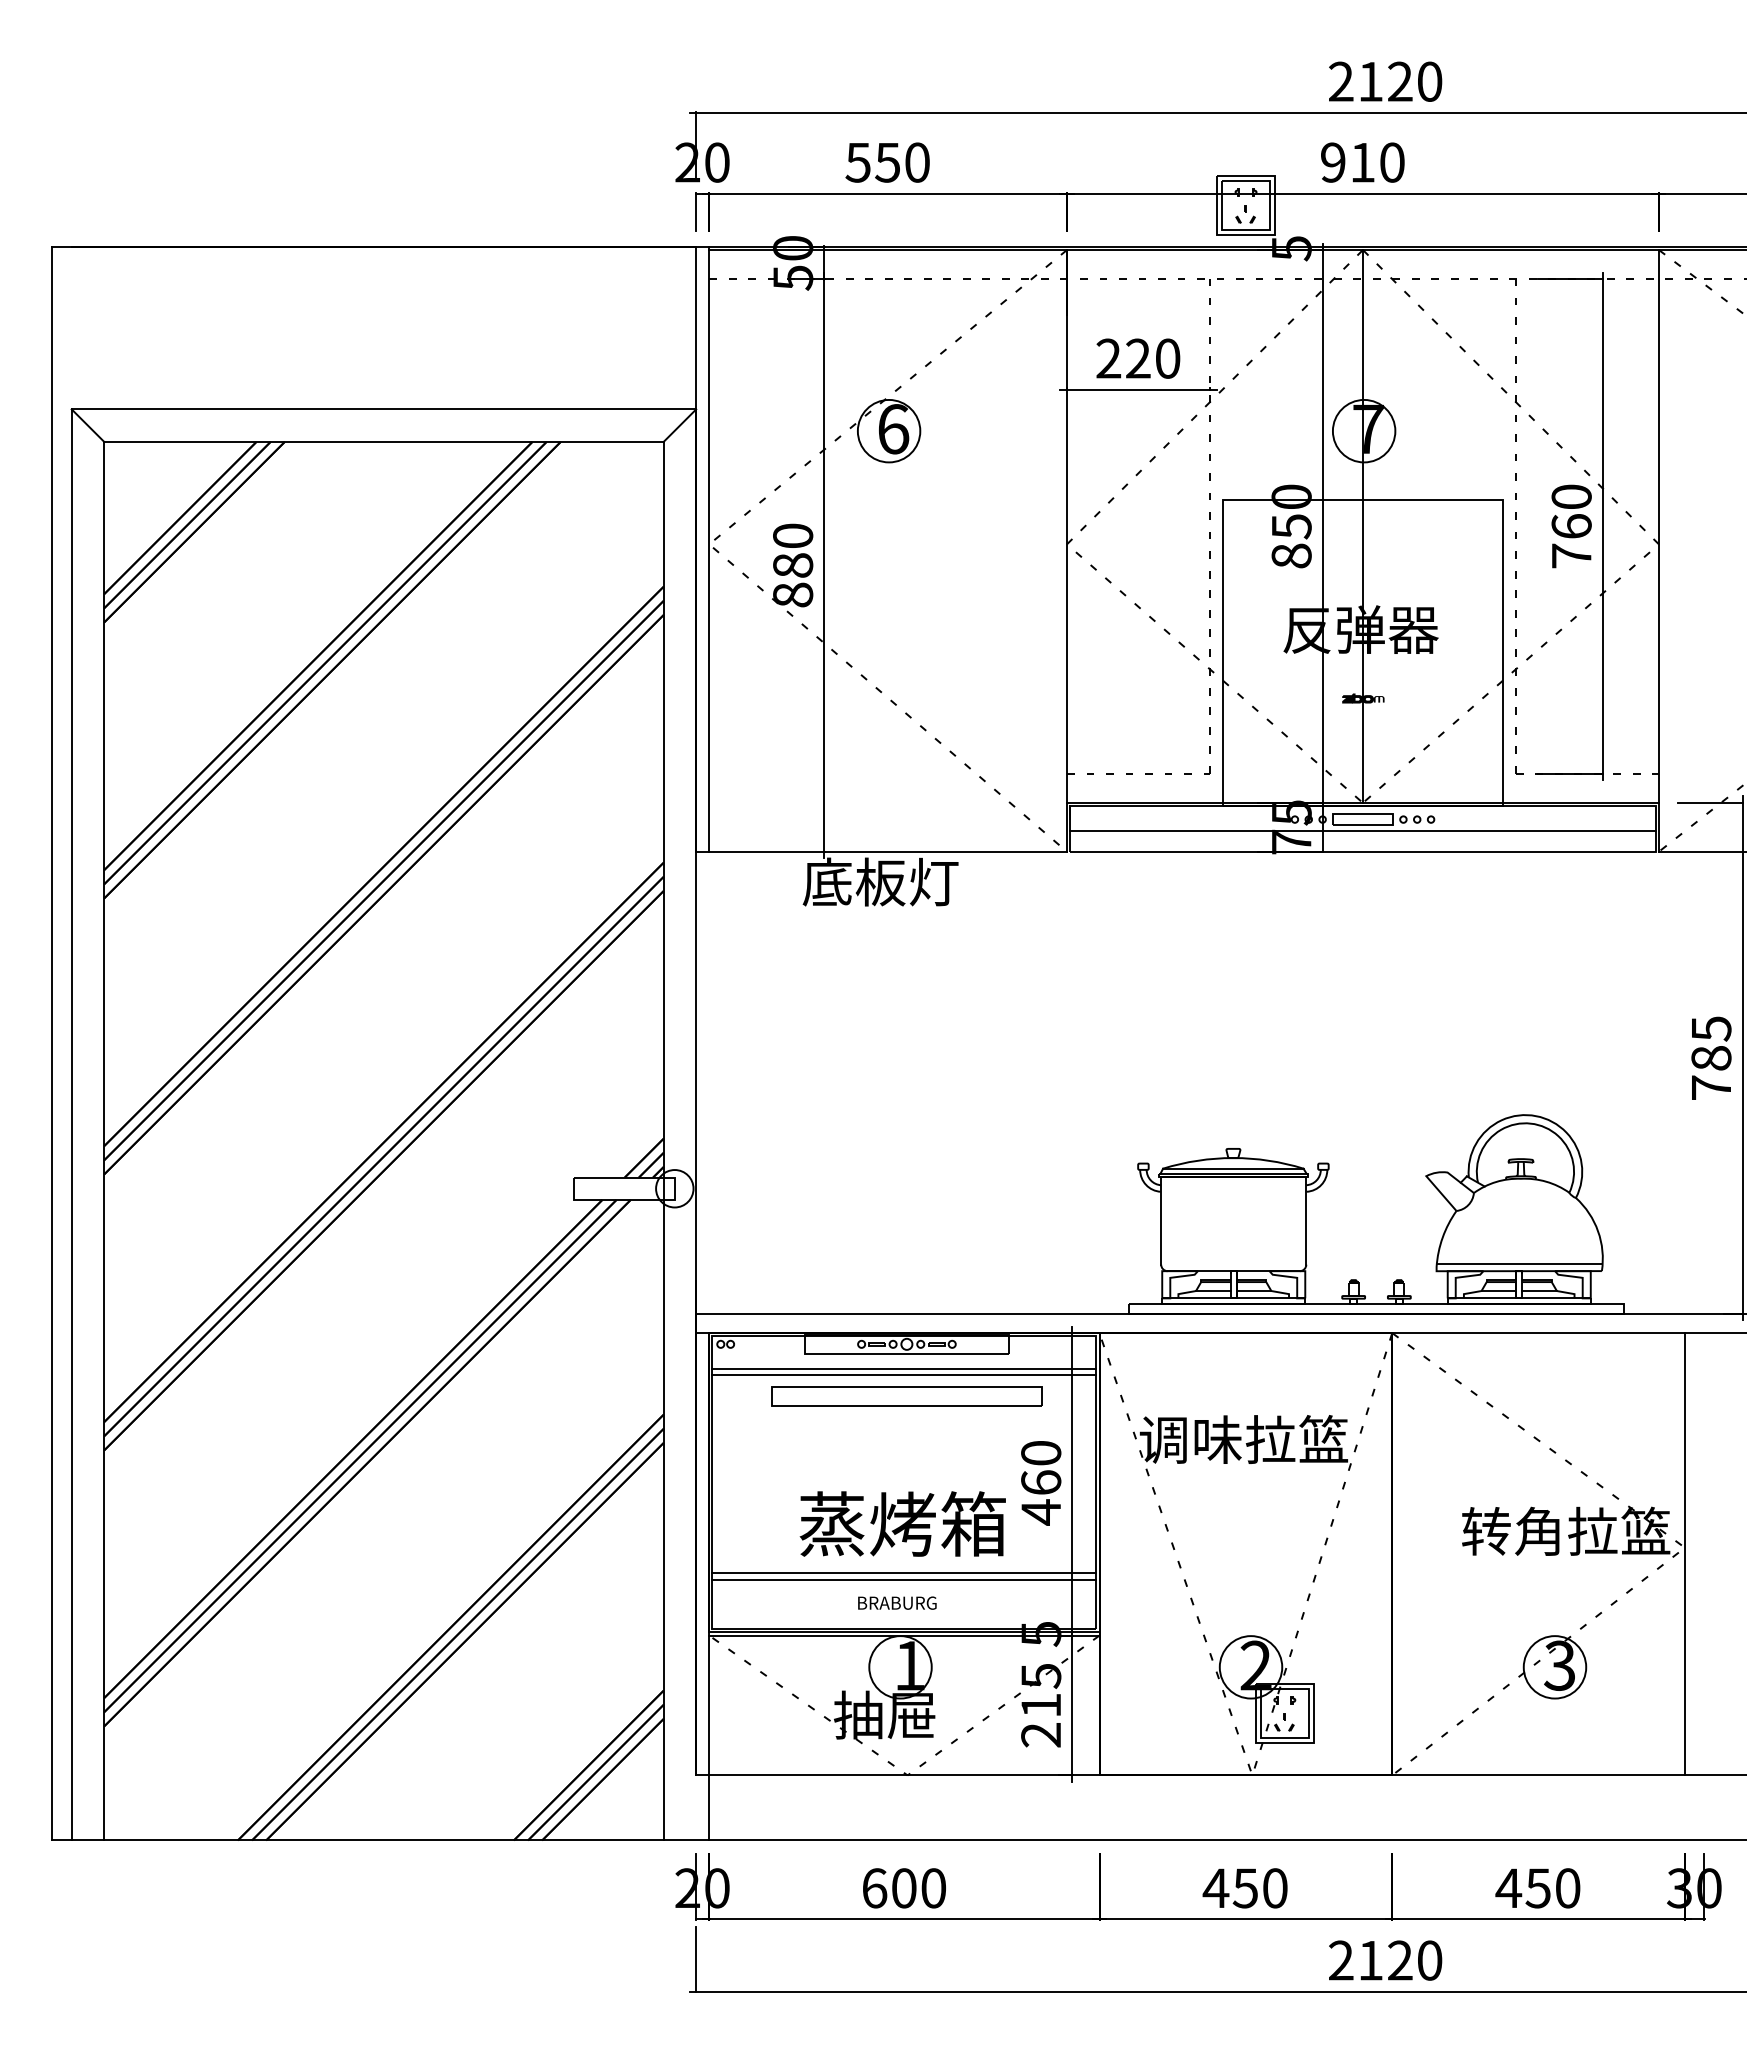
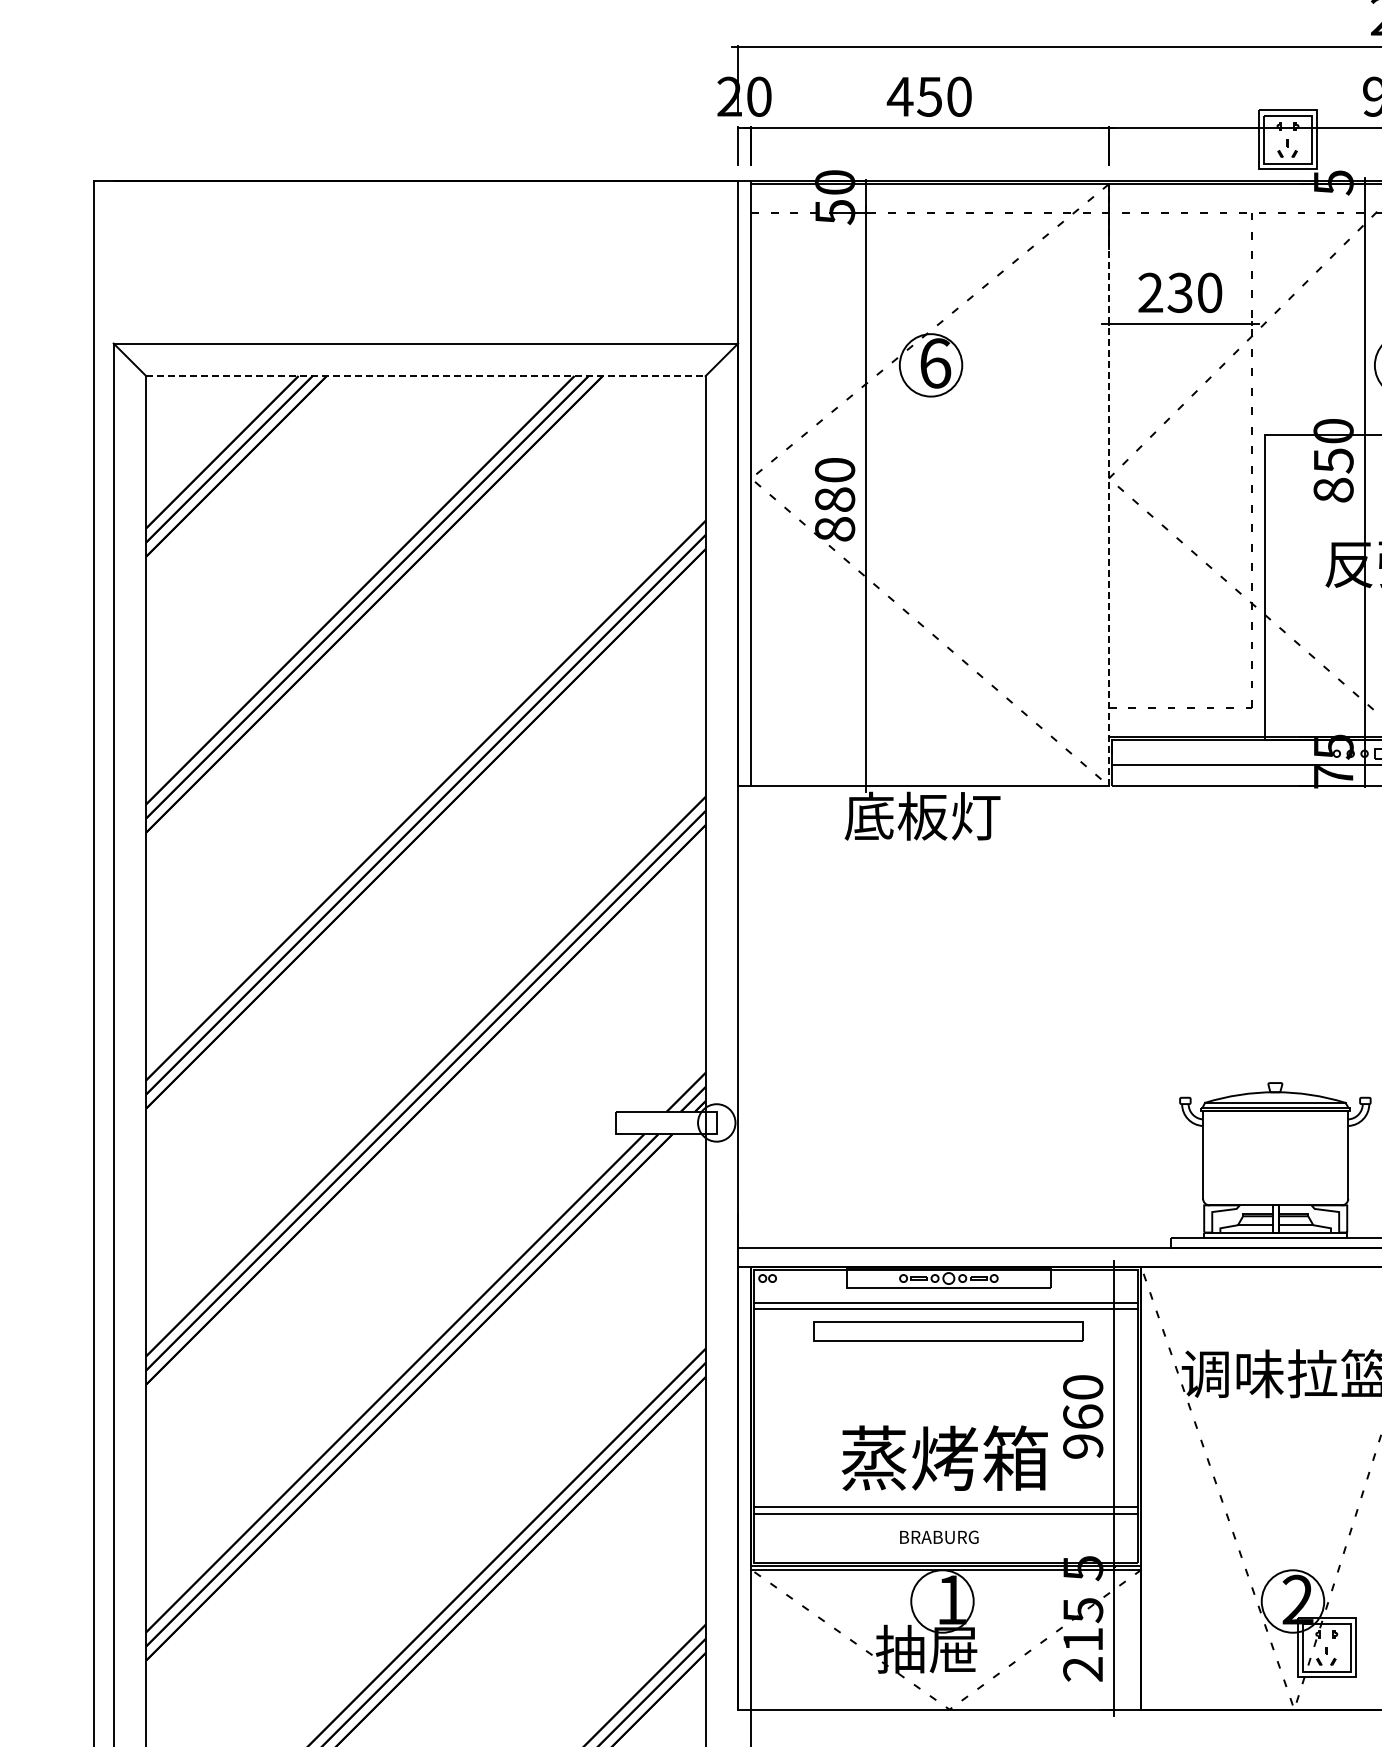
text: (857, 162) -> (899, 96), 550 -> 450
text: (1137, 358) -> (1179, 292), 220 -> 230
line: (383, 441) -> (425, 375), solid -> dashed
line: (1066, 550) -> (1108, 484), solid -> dashed
text: (1041, 1512) -> (1083, 1446), 460 -> 960

